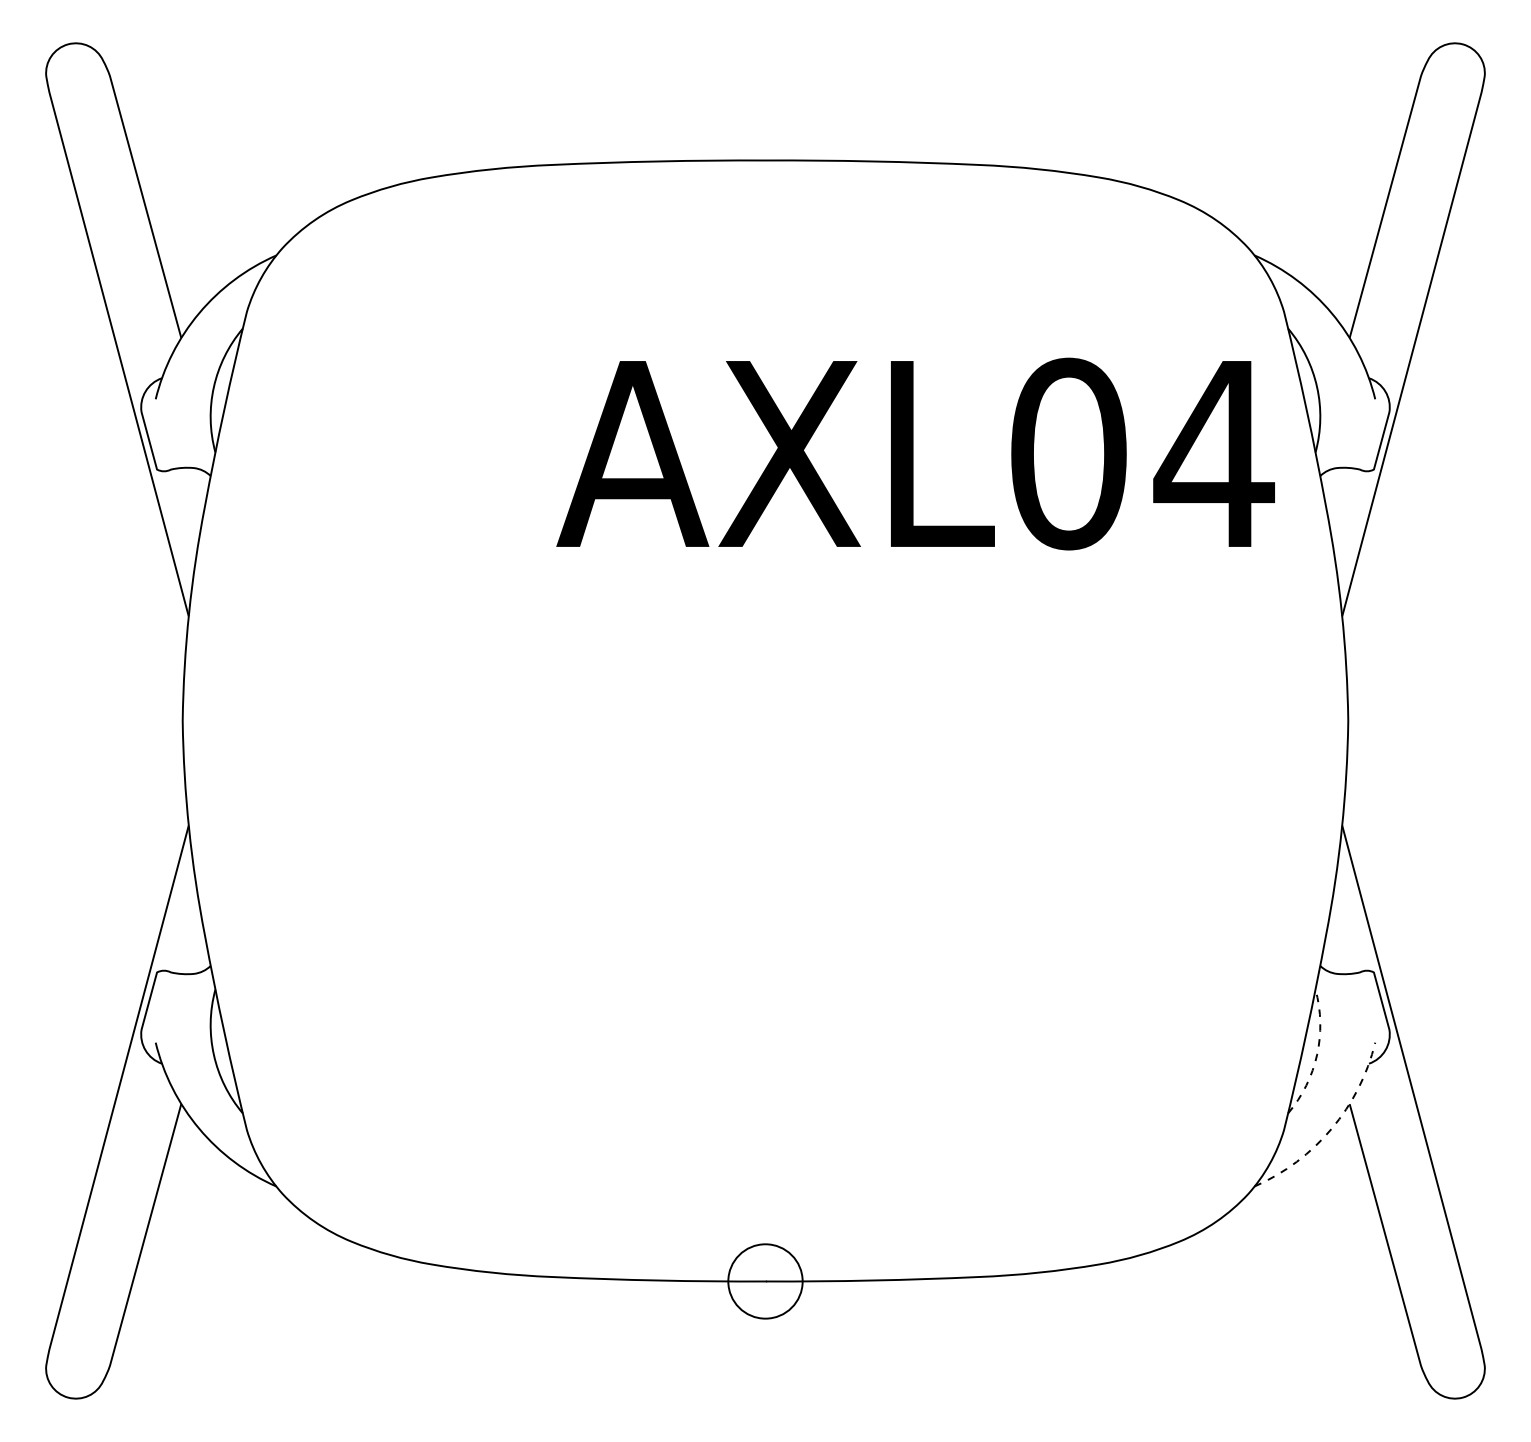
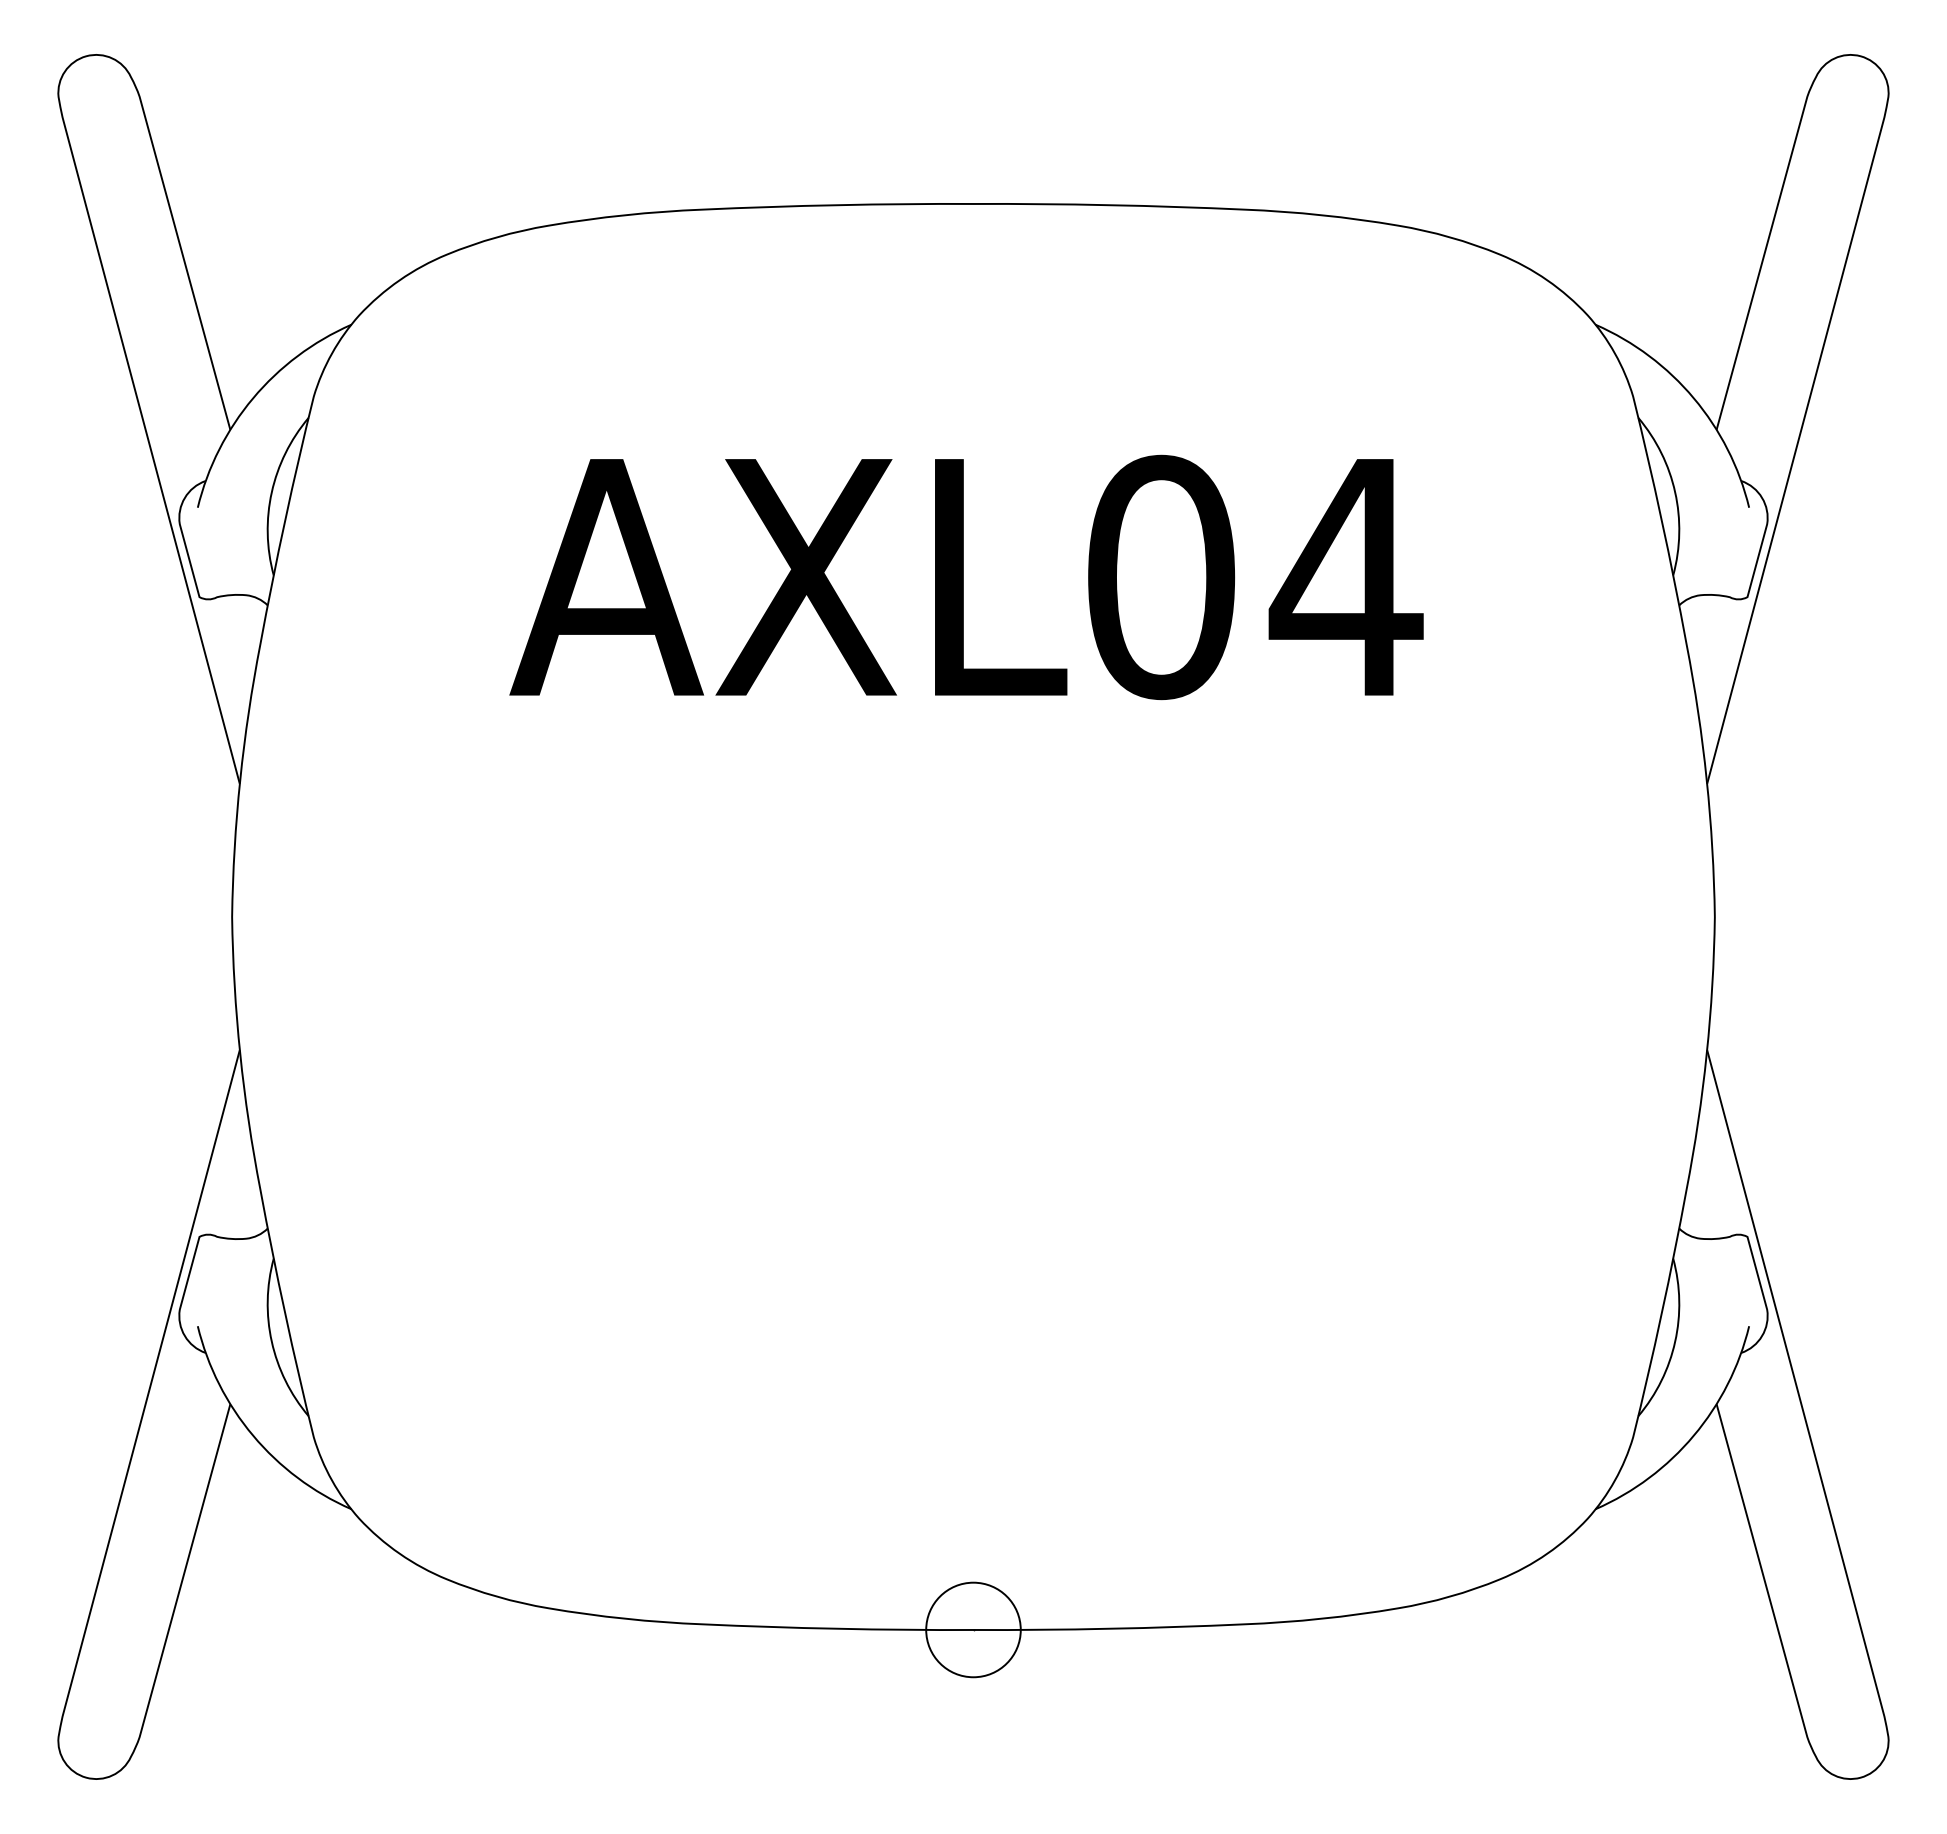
text: (915, 454) -> (966, 577), moved
arc: (1317, 1054) -> (1675, 1341), dashed -> solid
arc: (1331, 1128) -> (1693, 1435), dashed -> solid

